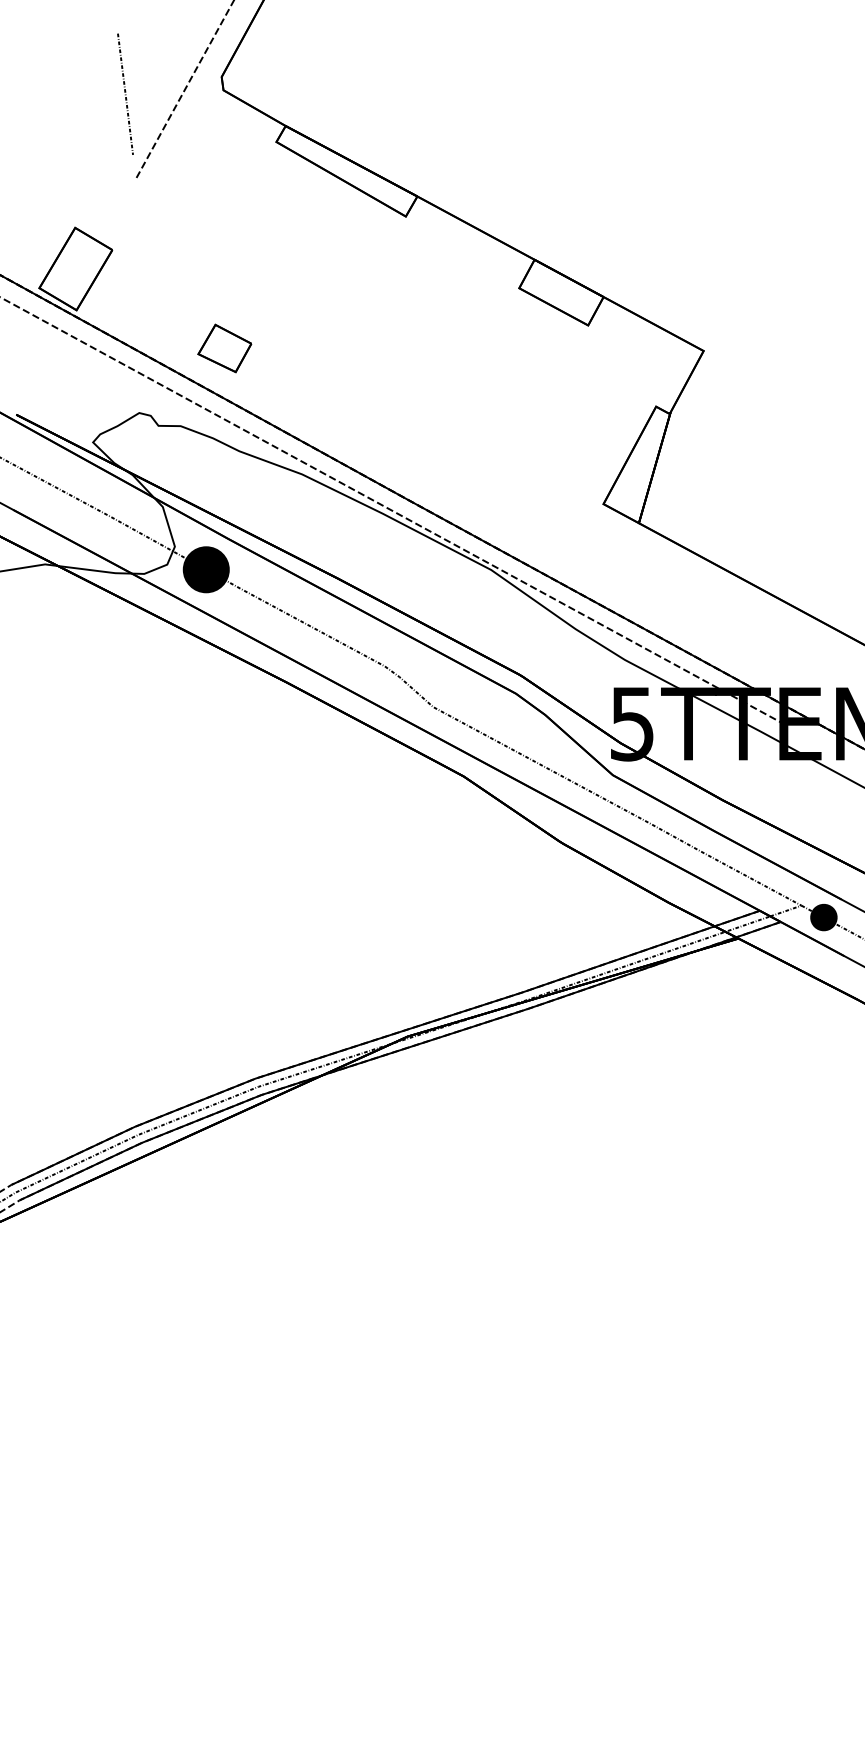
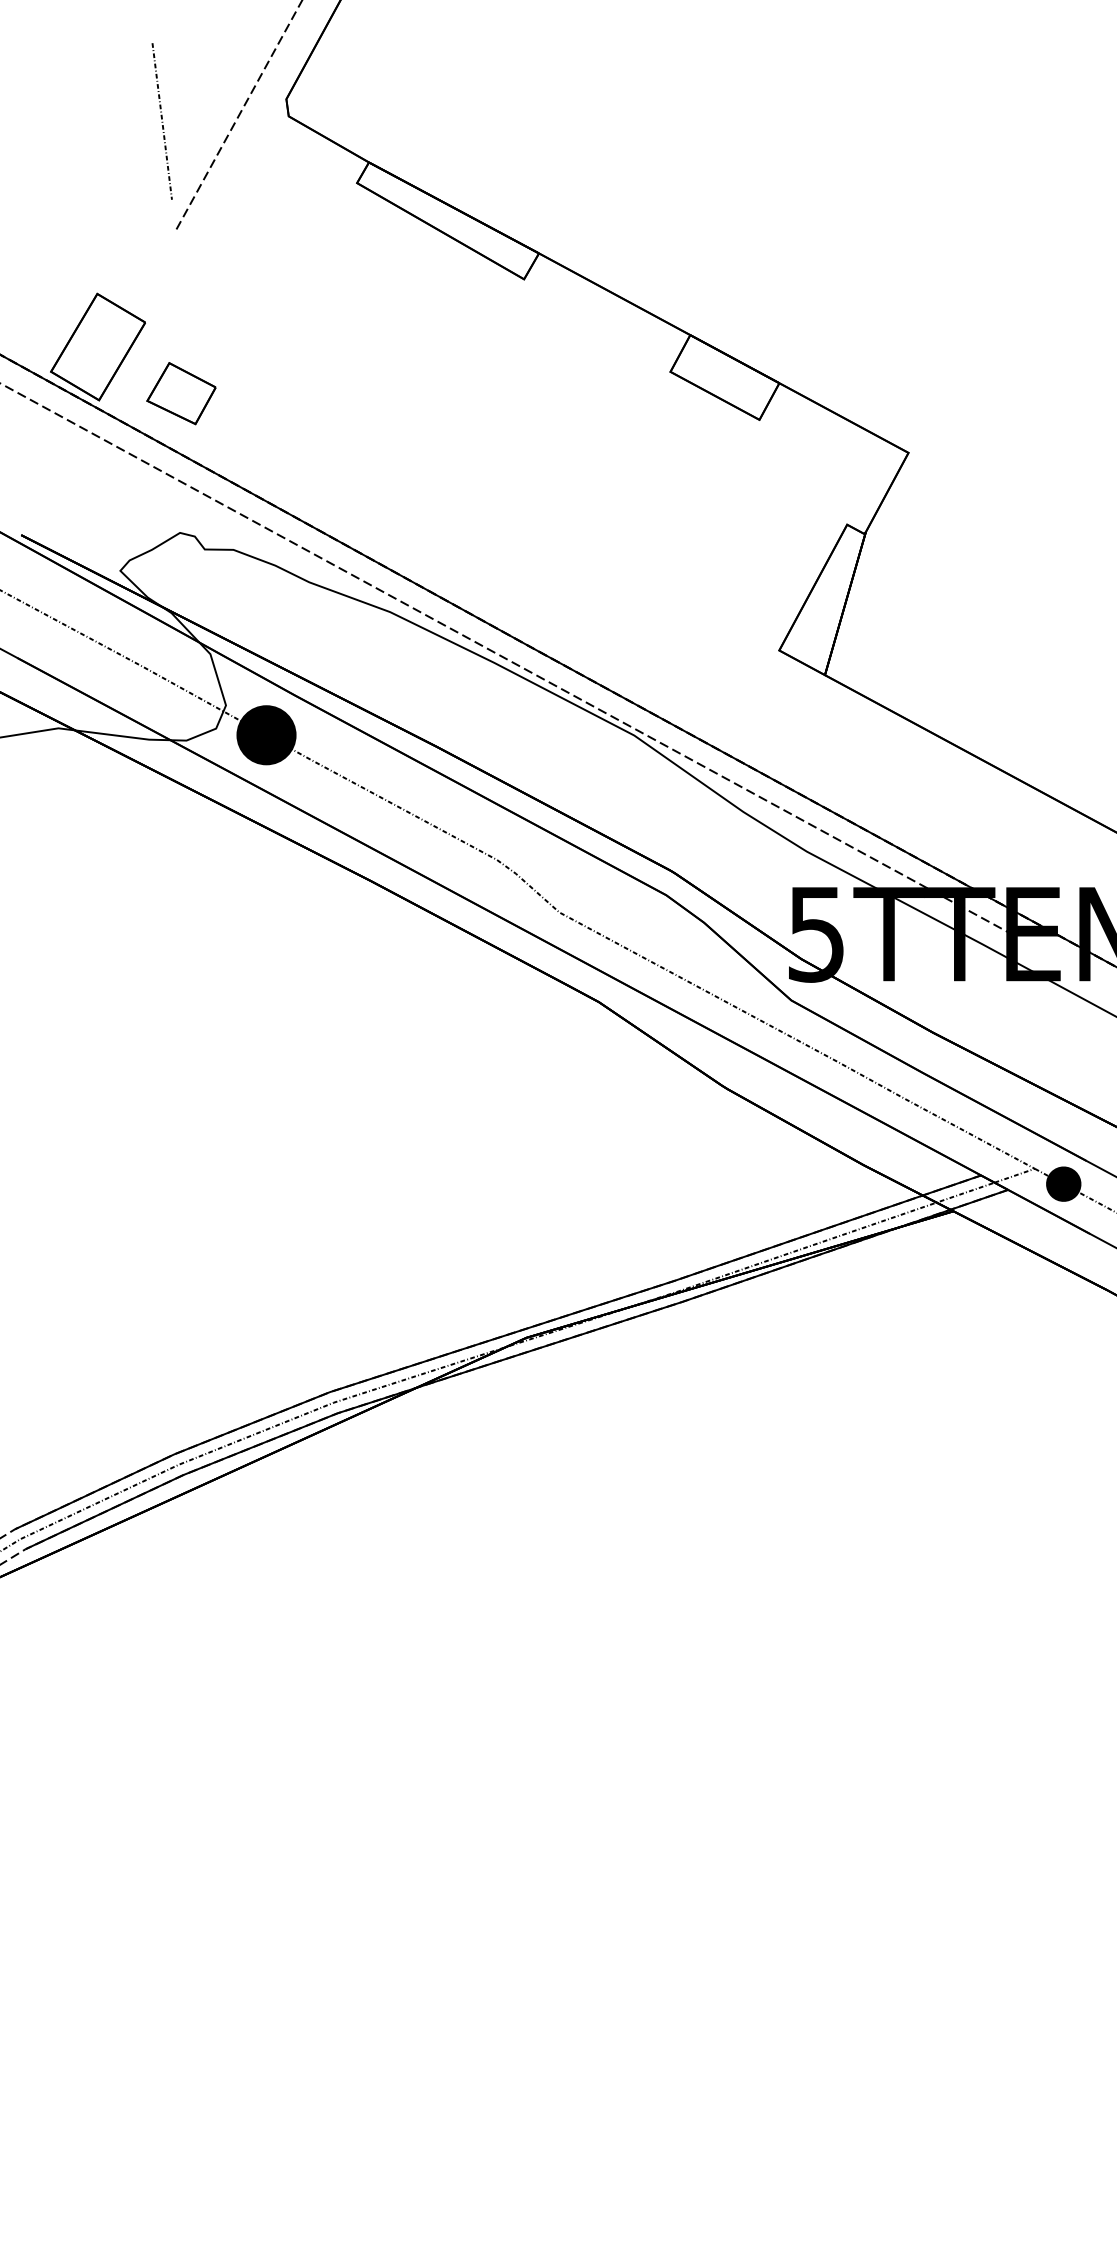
part: (224, 348) -> (181, 393), moved

